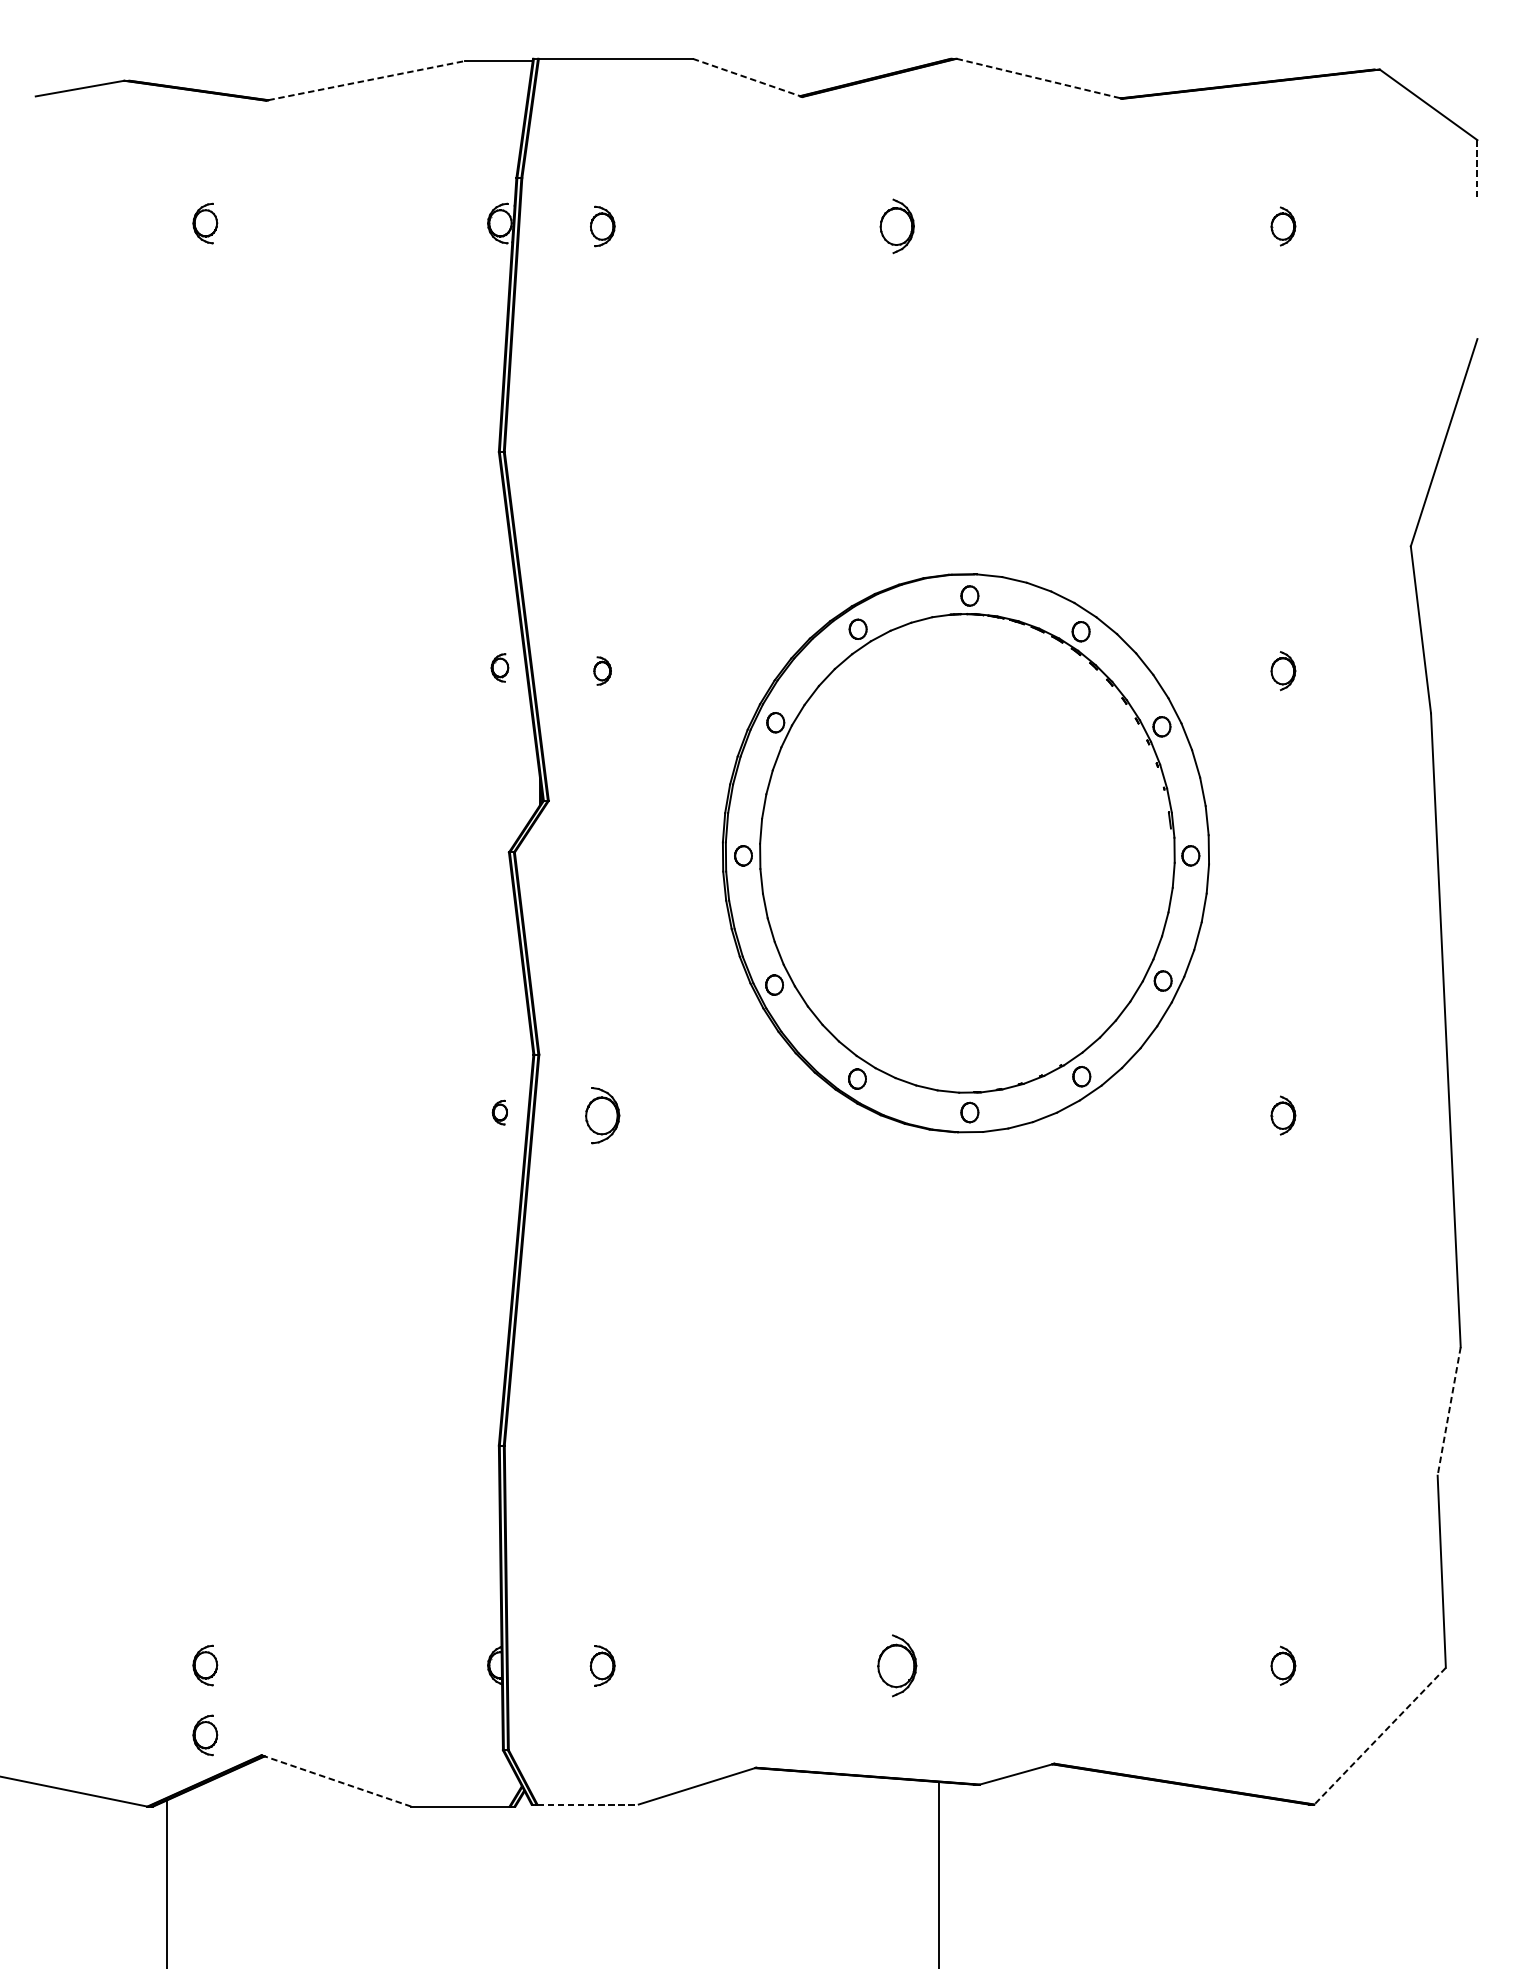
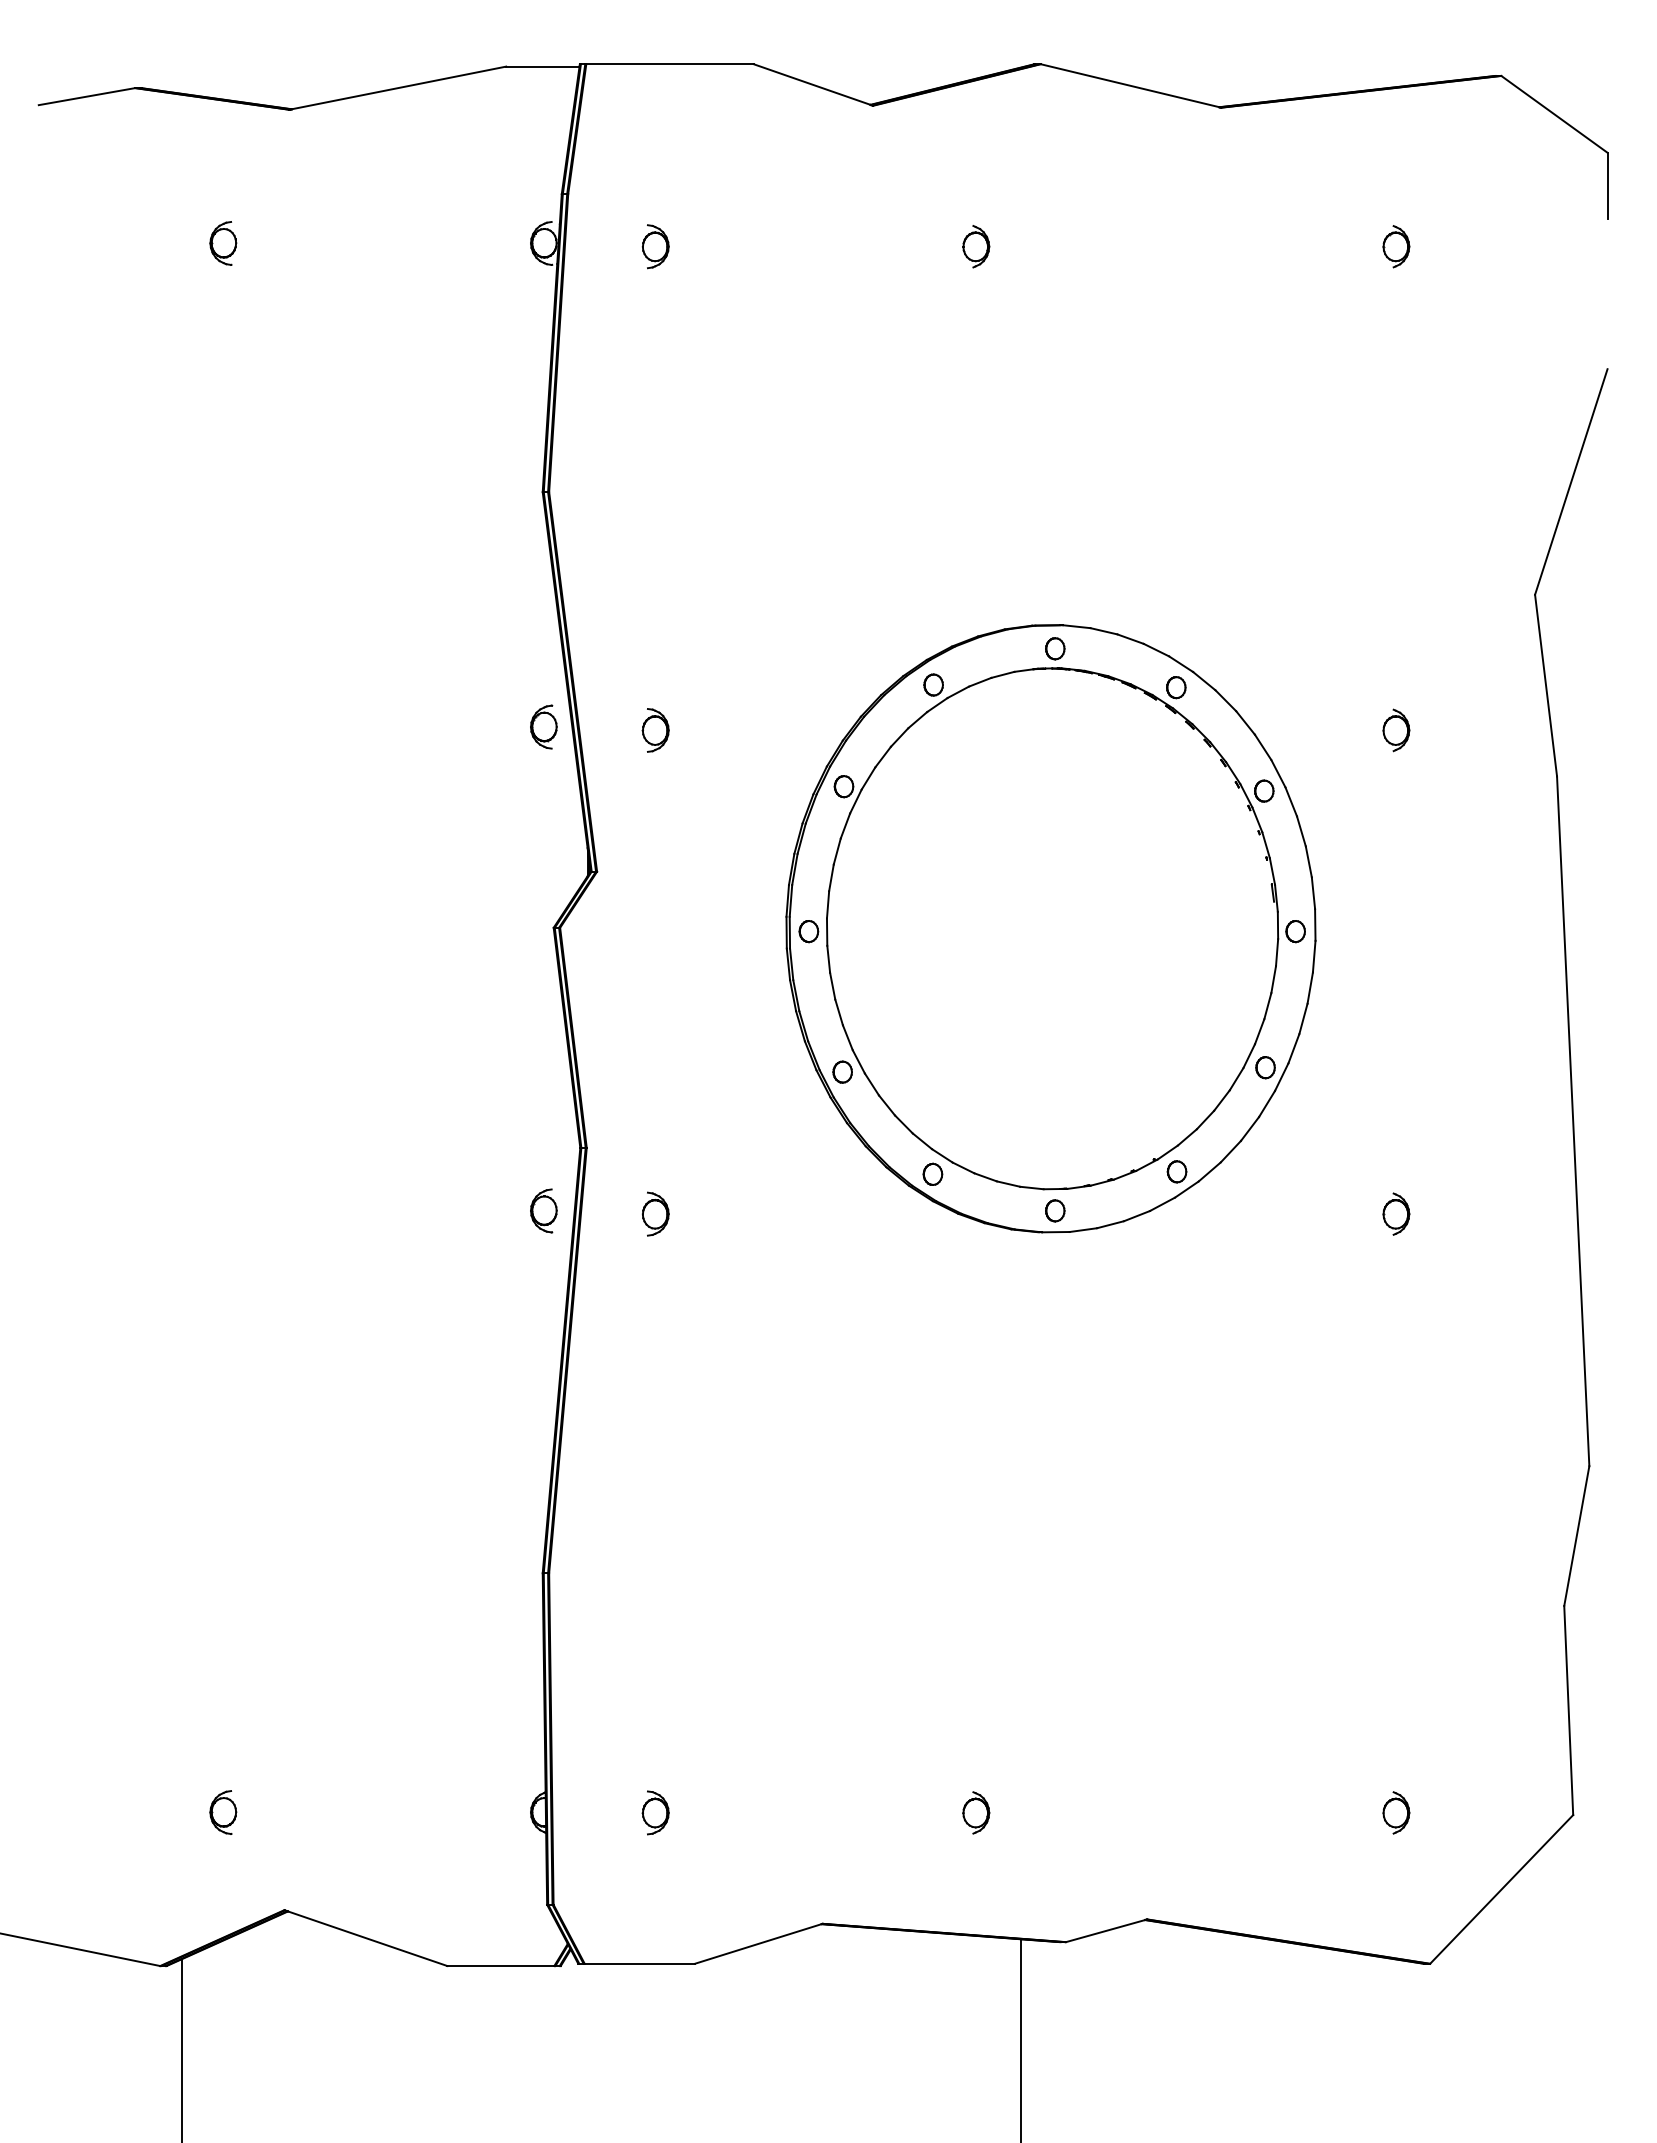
line: (746, 77) -> (812, 84), dashed -> solid
line: (1039, 78) -> (1130, 85), dashed -> solid
line: (367, 80) -> (399, 87), dashed -> solid
line: (1477, 171) -> (1607, 186), dashed -> solid
part: (897, 226) -> (976, 246), size x0.71
part: (499, 667) -> (543, 726), size x1.43
part: (602, 671) -> (655, 730), size x1.43
part: (499, 1112) -> (543, 1210), size x1.67
part: (602, 1114) -> (655, 1213), size x0.71
line: (1448, 1411) -> (1576, 1536), dashed -> solid
part: (897, 1665) -> (976, 1812), size x0.62
part: (205, 1735) -> (223, 1888), removed
line: (1379, 1736) -> (1501, 1889), dashed -> solid
line: (337, 1781) -> (367, 1938), dashed -> solid
line: (588, 1804) -> (640, 1963), dashed -> solid

